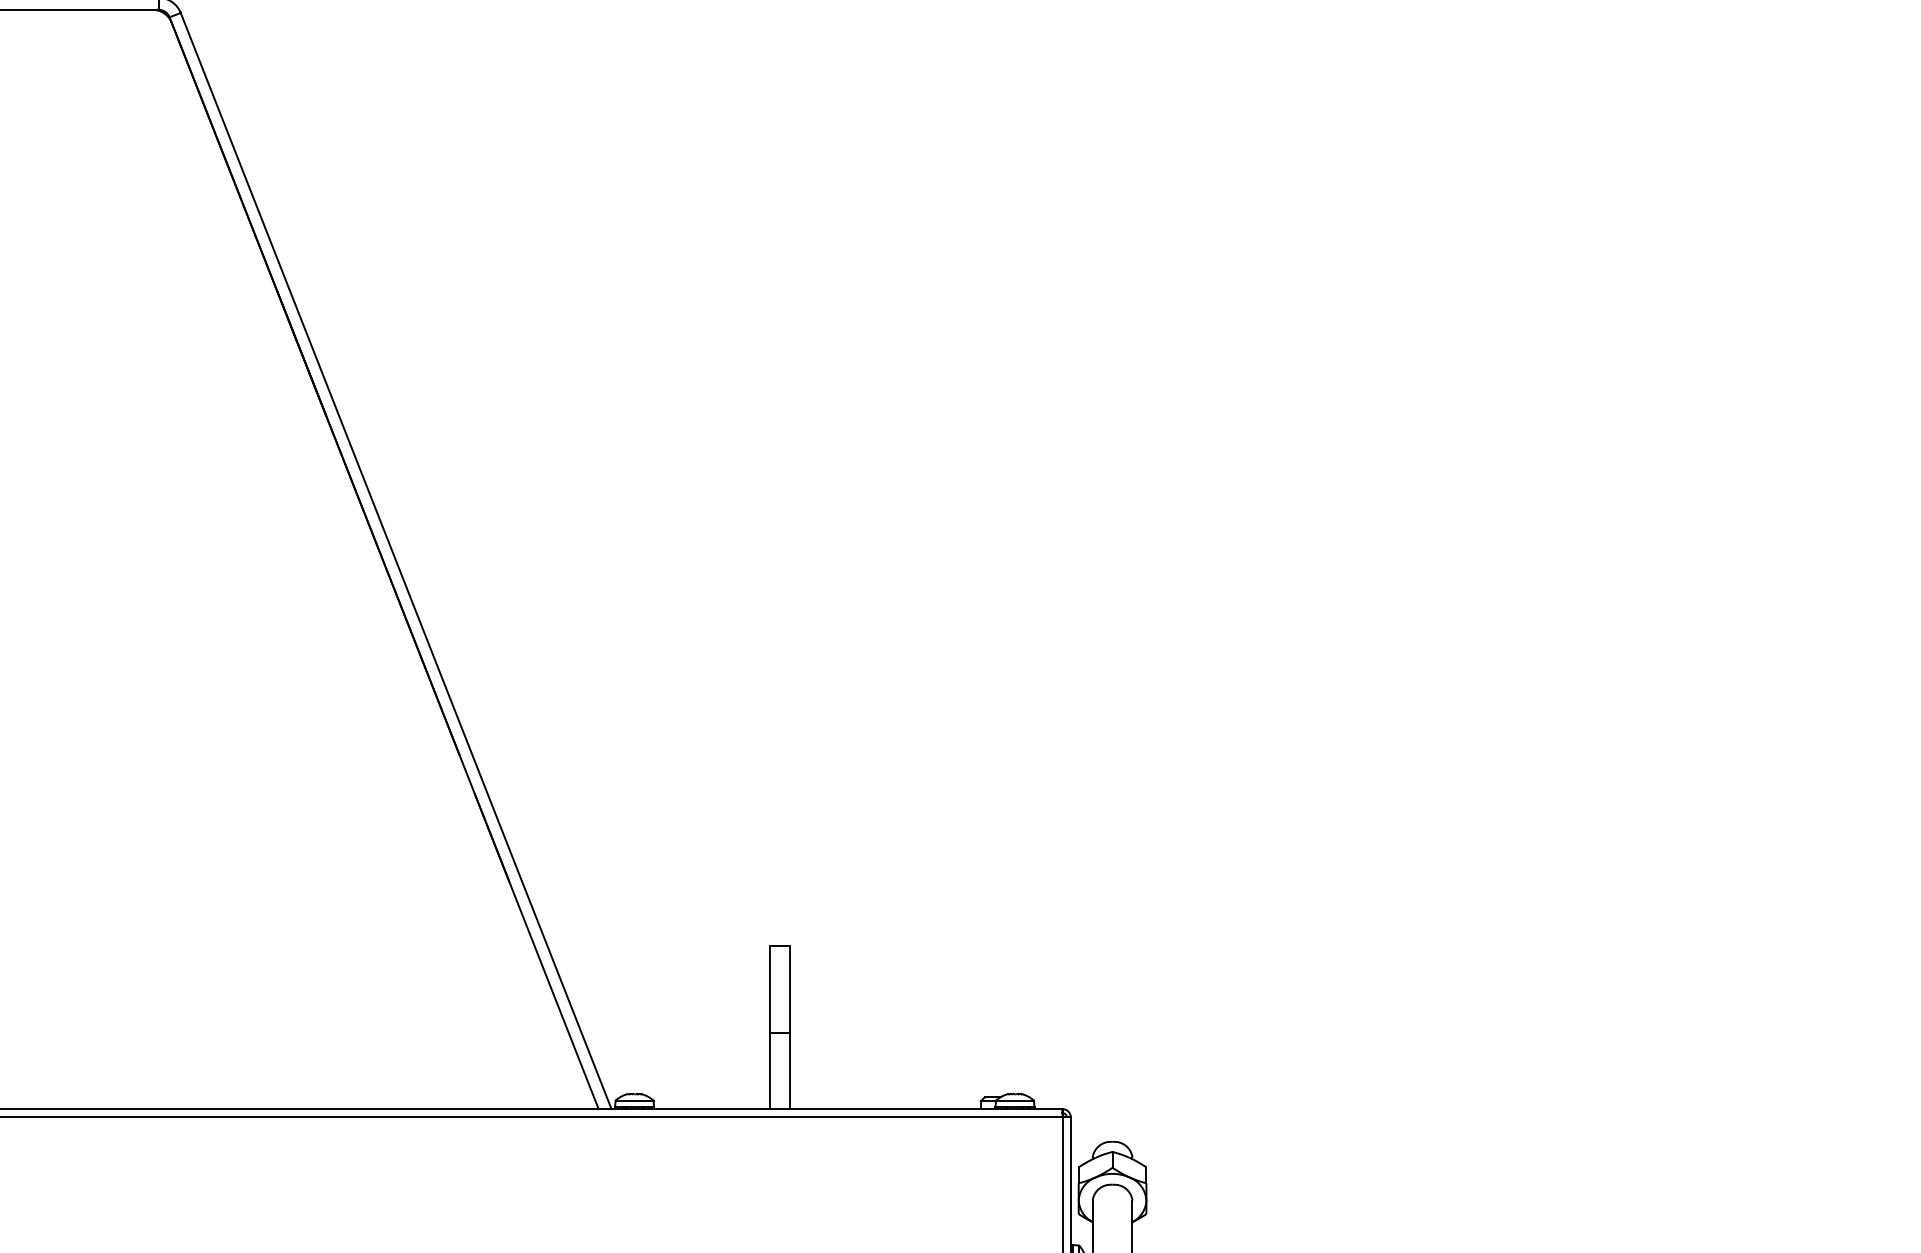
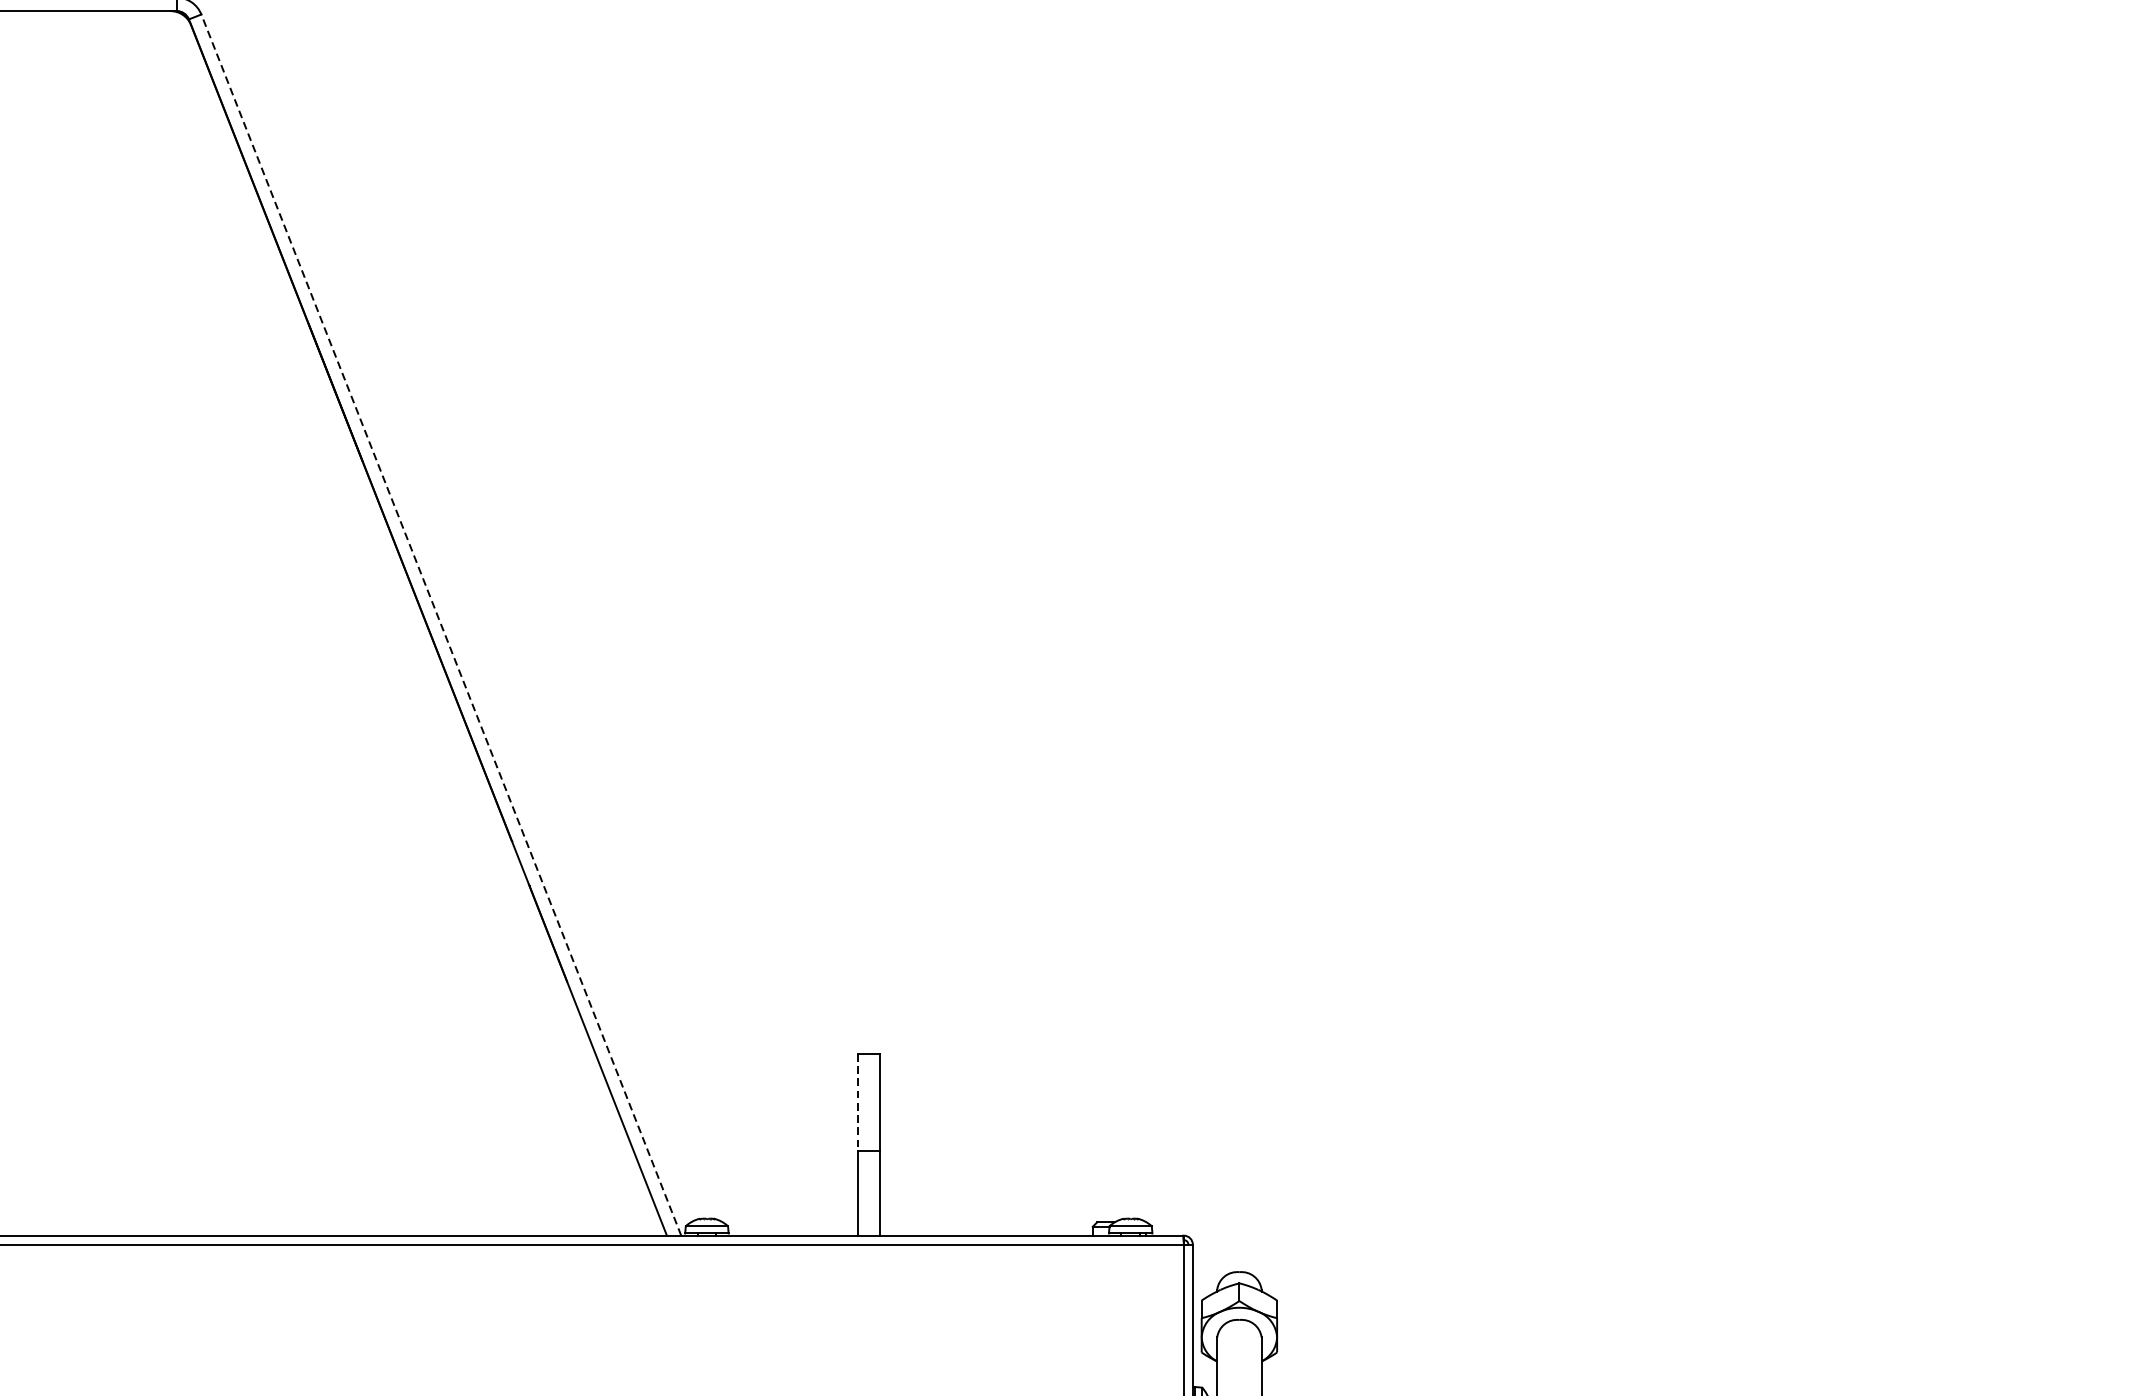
line: (396, 561) -> (441, 625), solid -> dashed
line: (770, 989) -> (858, 1102), solid -> dashed

